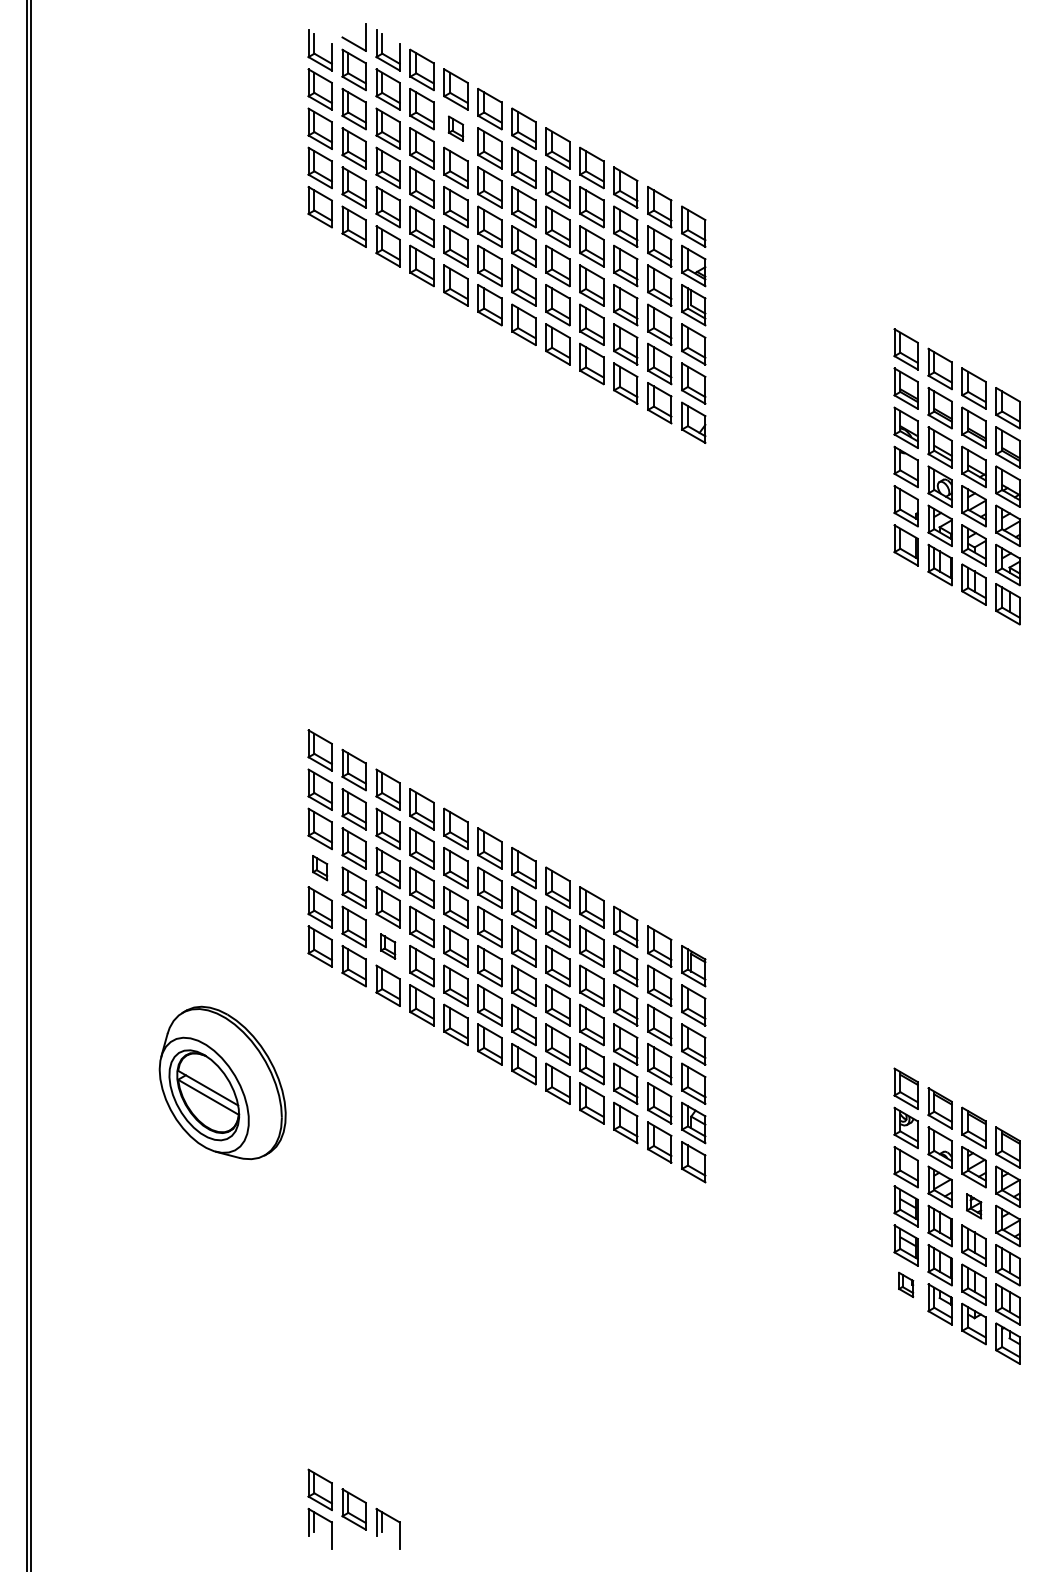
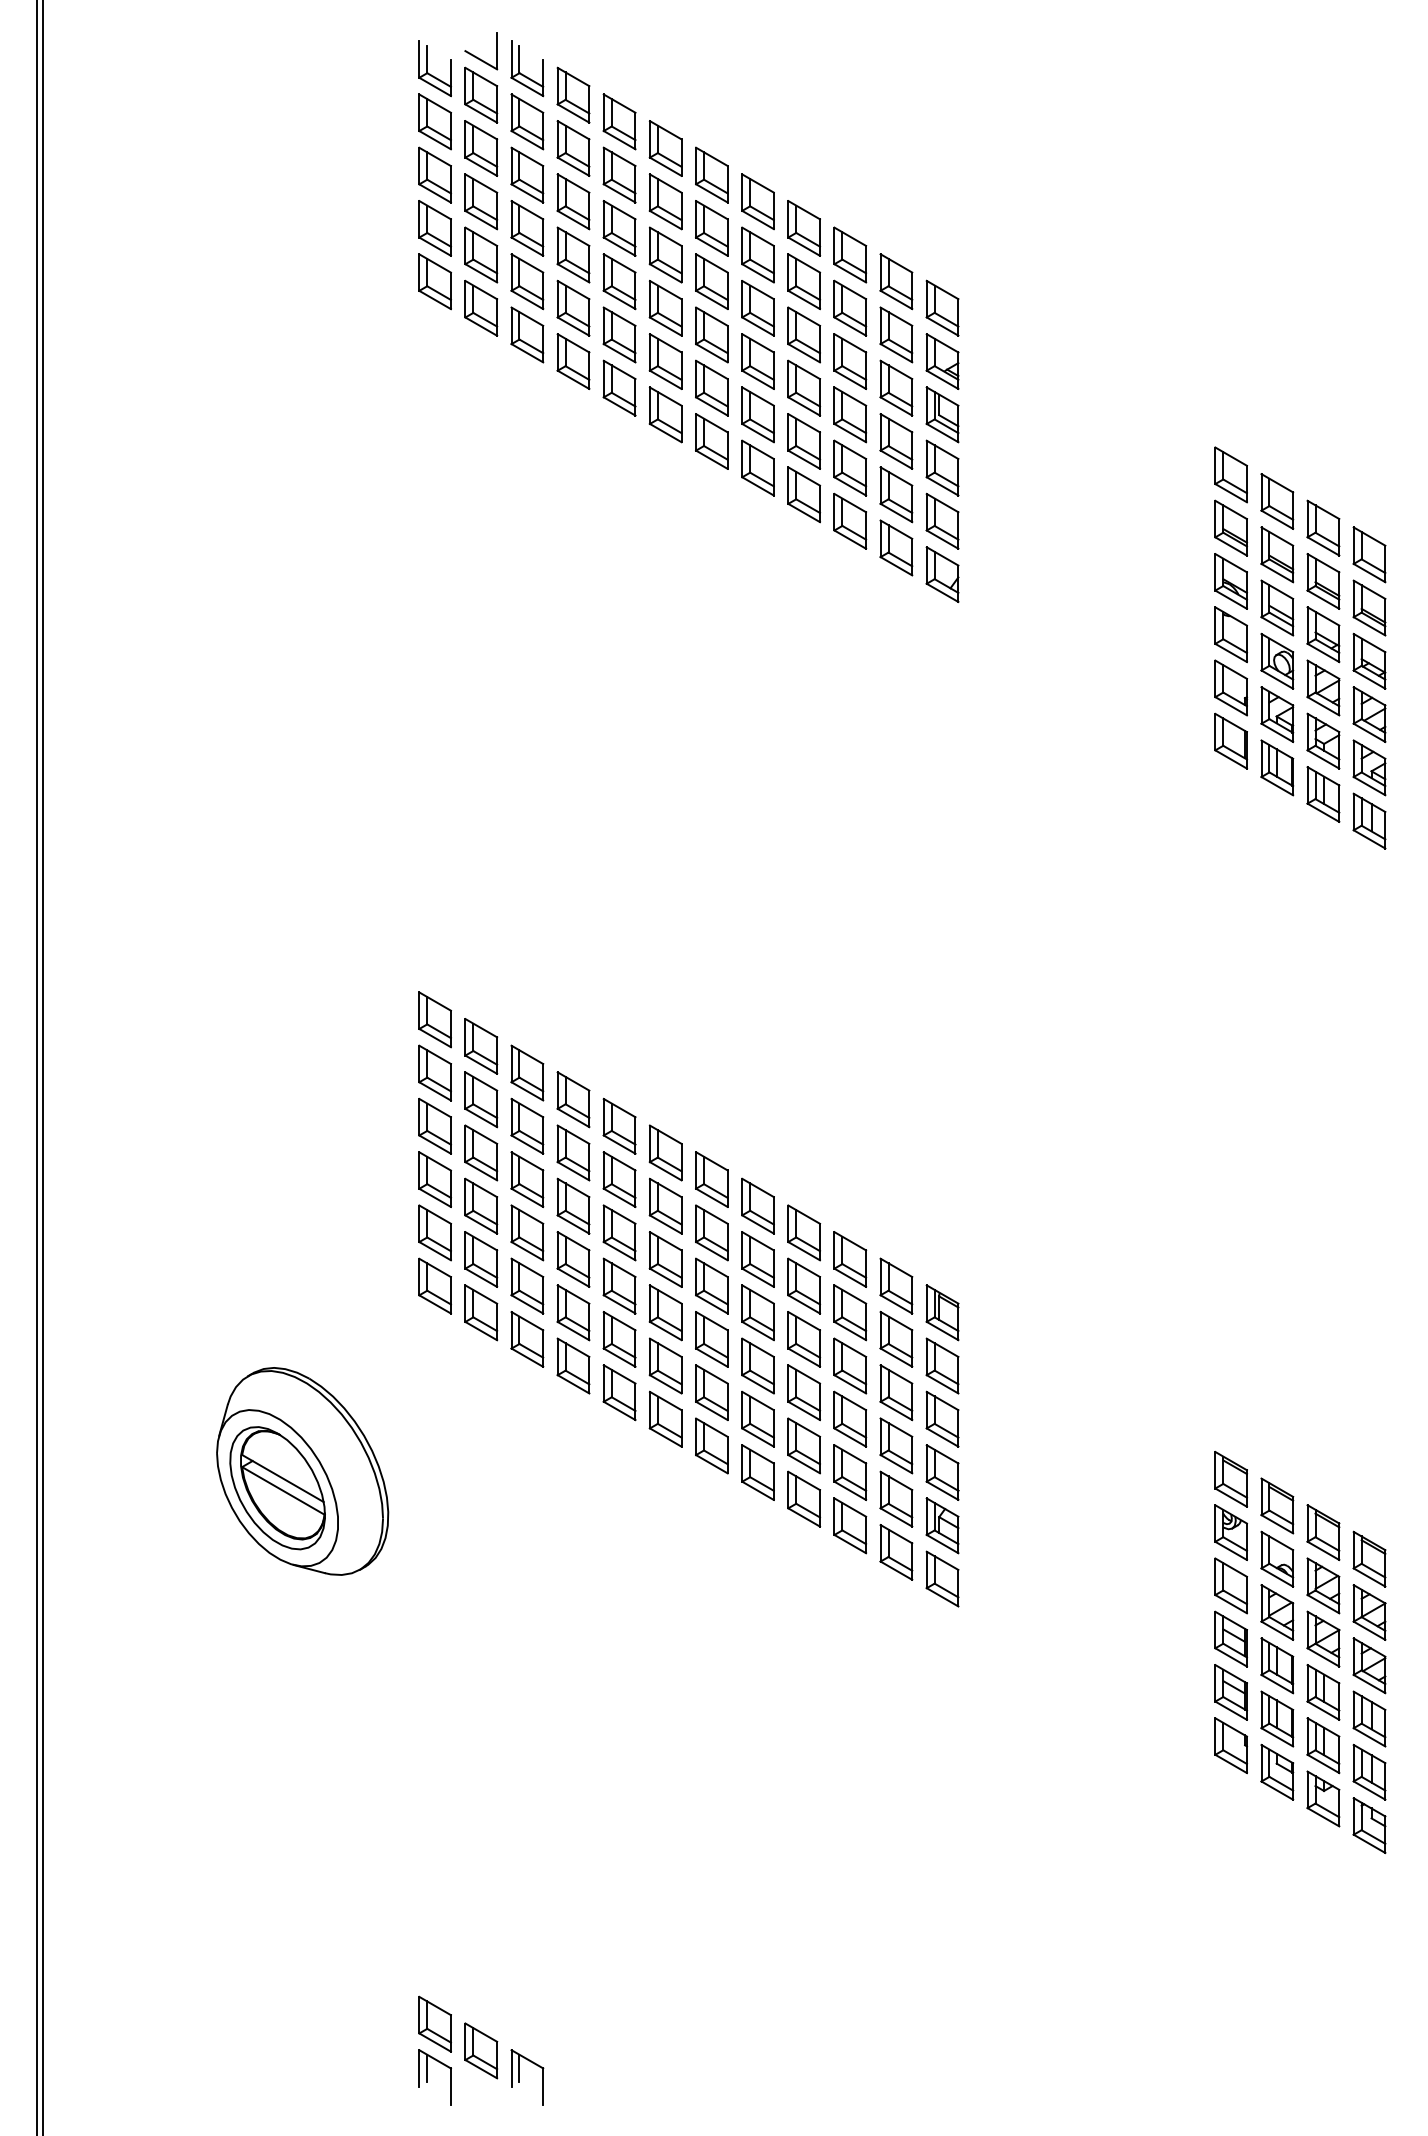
part: (455, 128) -> (619, 174), size x1.67
part: (319, 868) -> (434, 1179), size x1.67
part: (388, 946) -> (527, 1285), size x1.67
part: (974, 1205) -> (1323, 1638), size x1.67
part: (905, 1284) -> (1230, 1745), size x1.67

